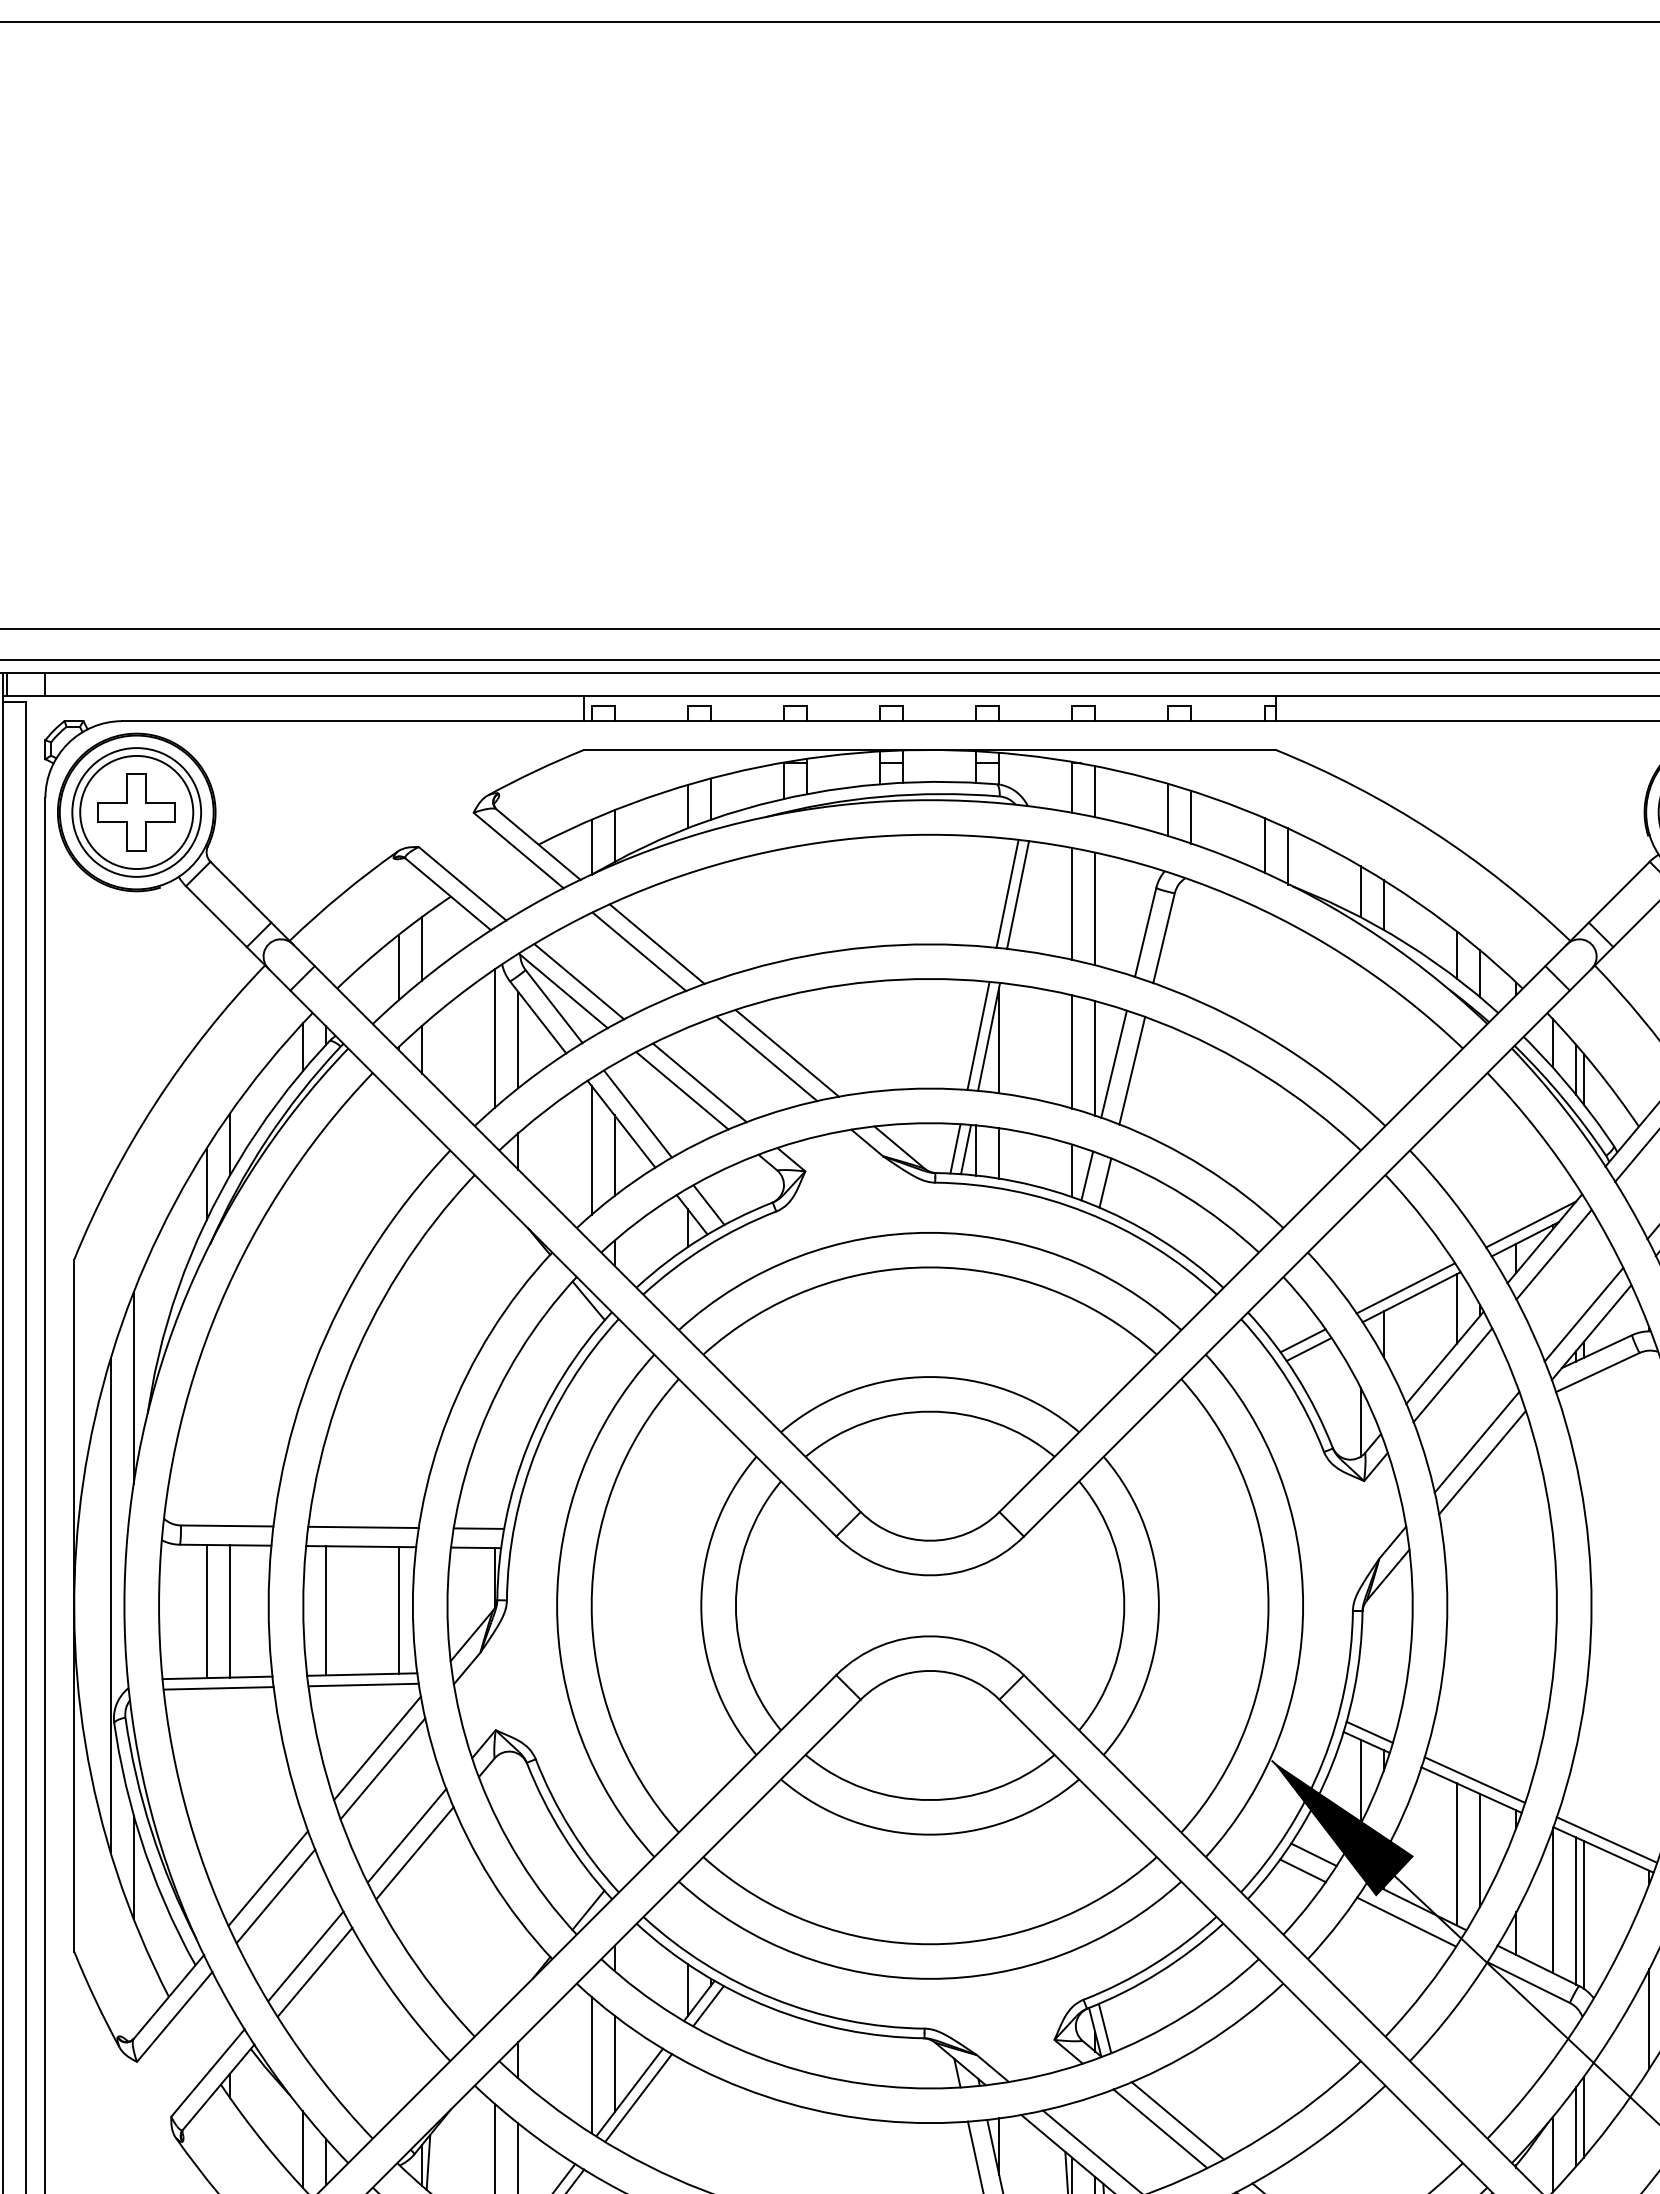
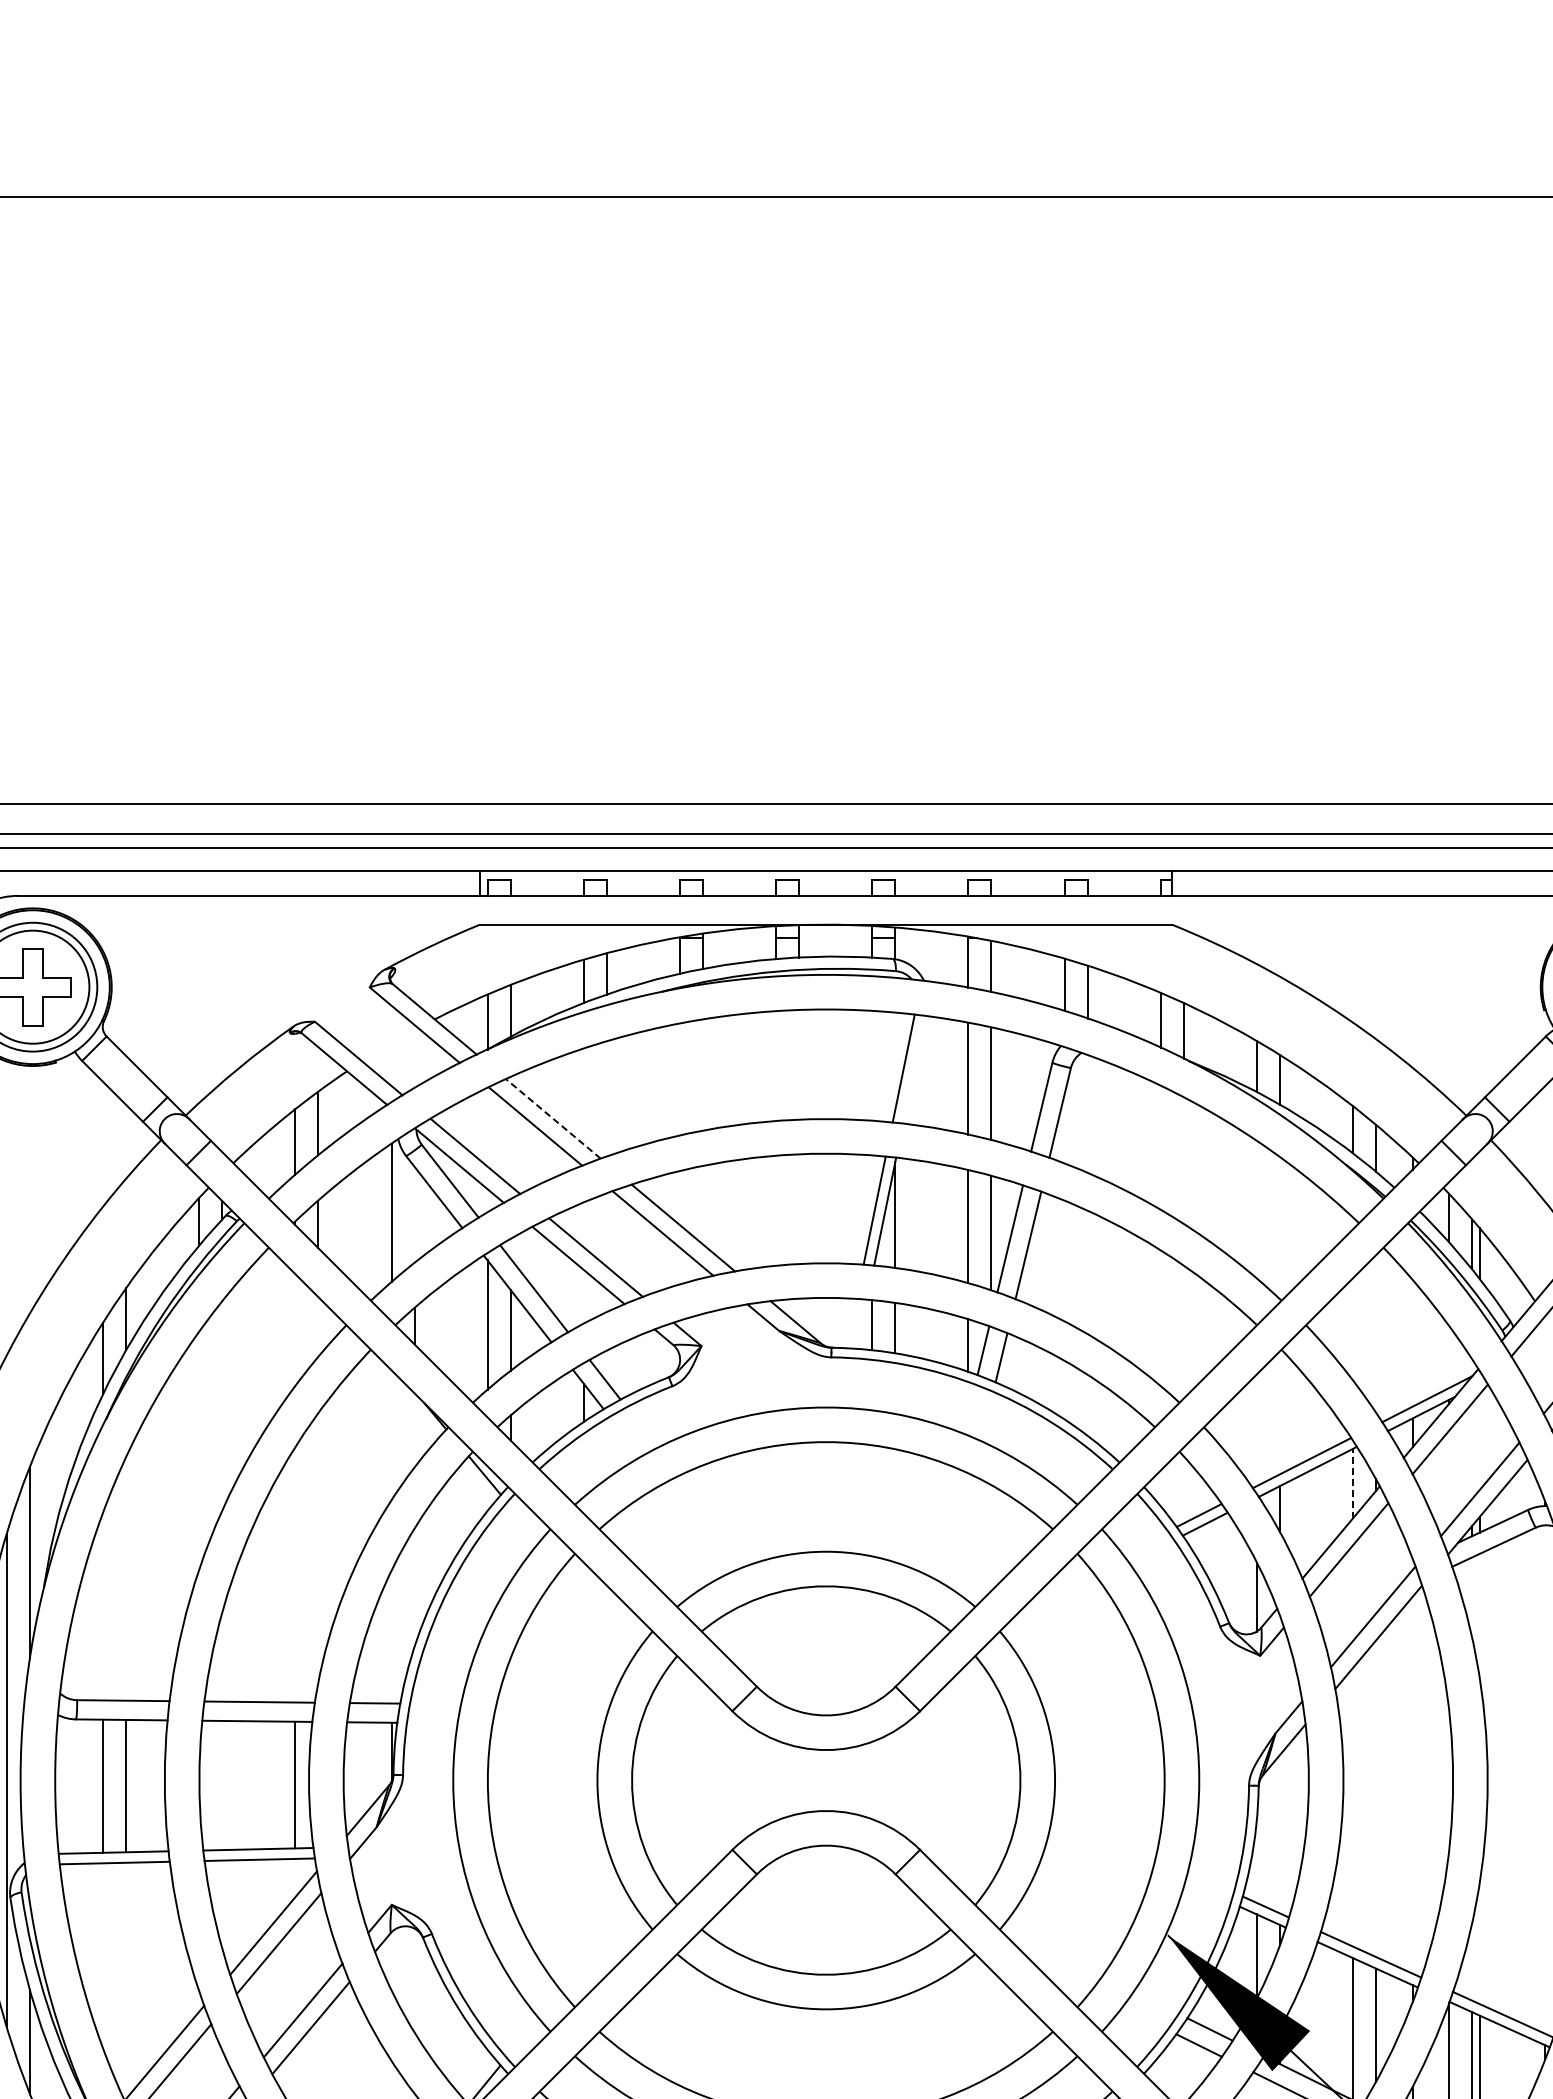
line: (1018, 895) -> (914, 1070), removed
line: (657, 944) -> (553, 1119), solid -> dashed
line: (518, 1040) -> (414, 1215), removed
line: (955, 1148) -> (851, 1323), removed
line: (966, 1149) -> (862, 1324), removed
line: (1456, 1309) -> (1352, 1484), solid -> dashed
line: (326, 1610) -> (222, 1785), removed

